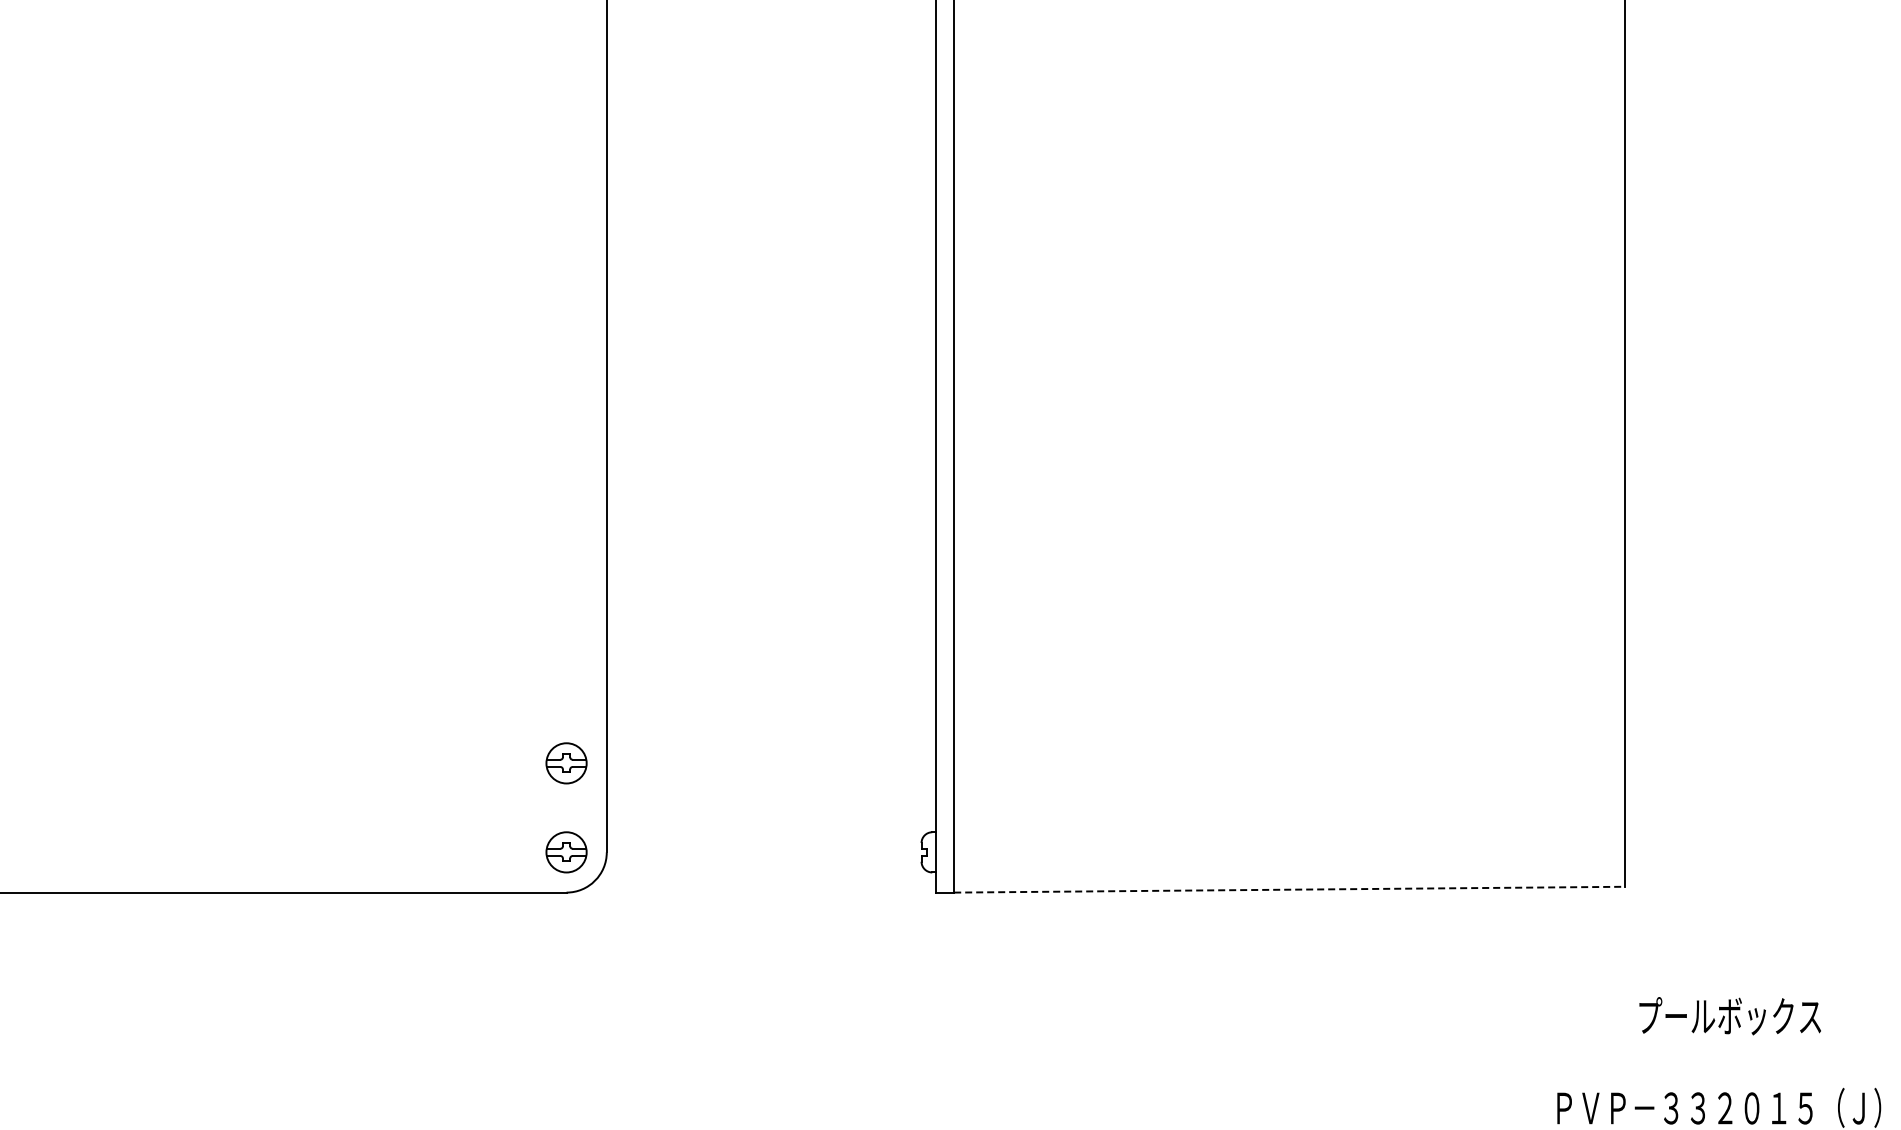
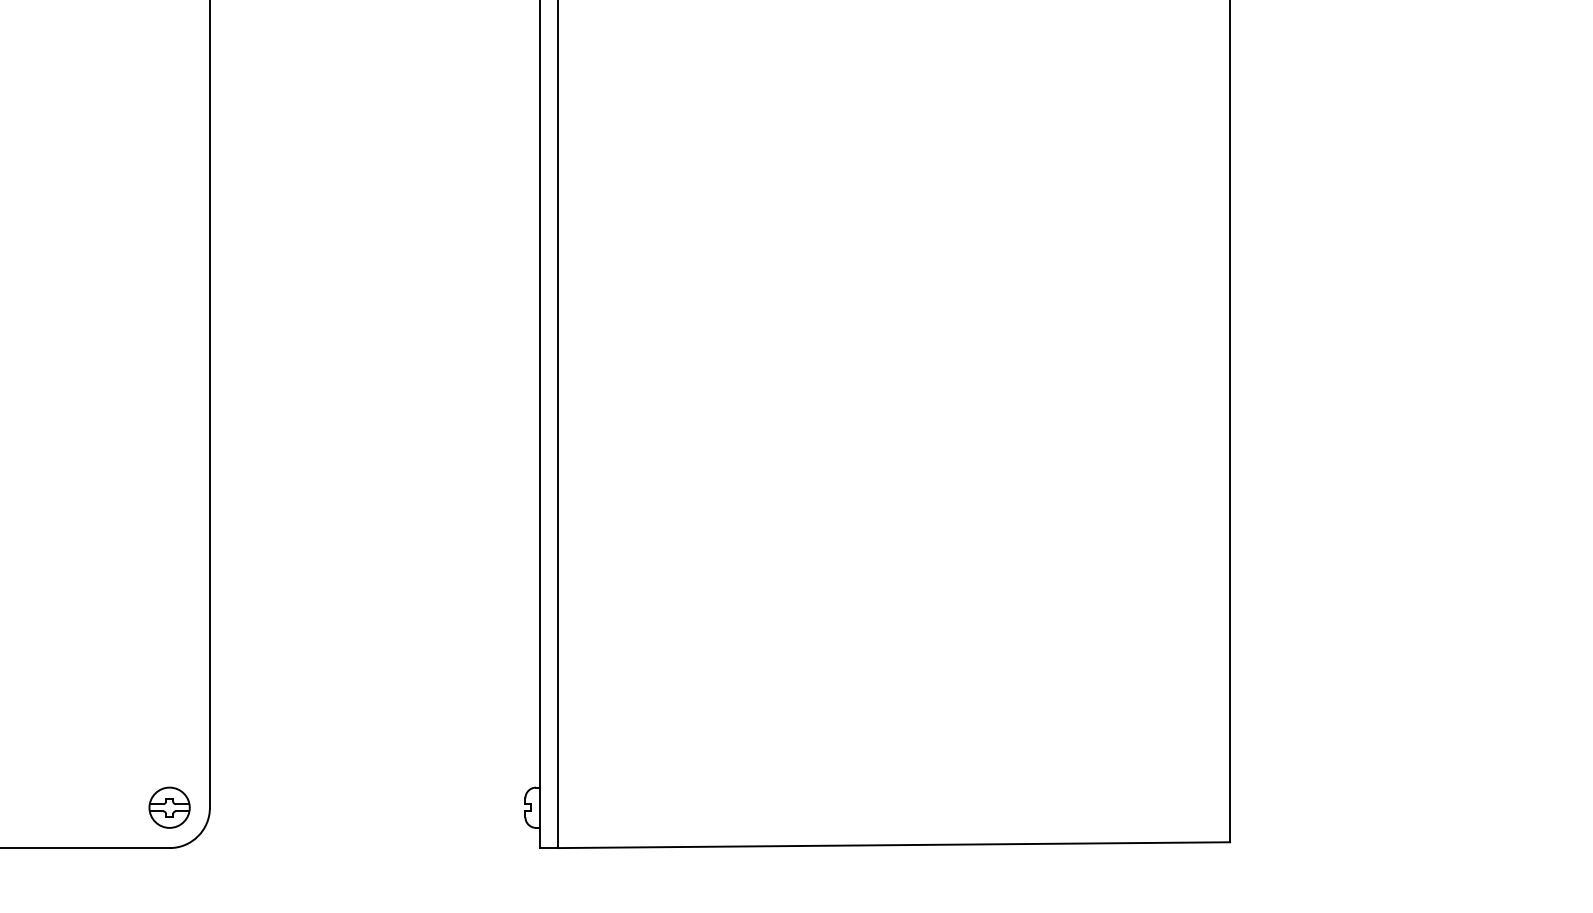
part: (566, 763) -> (169, 718), removed
line: (1289, 889) -> (894, 844), dashed -> solid

